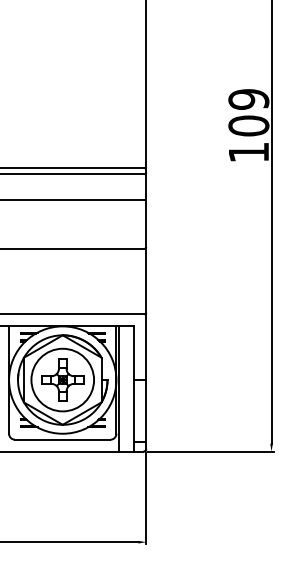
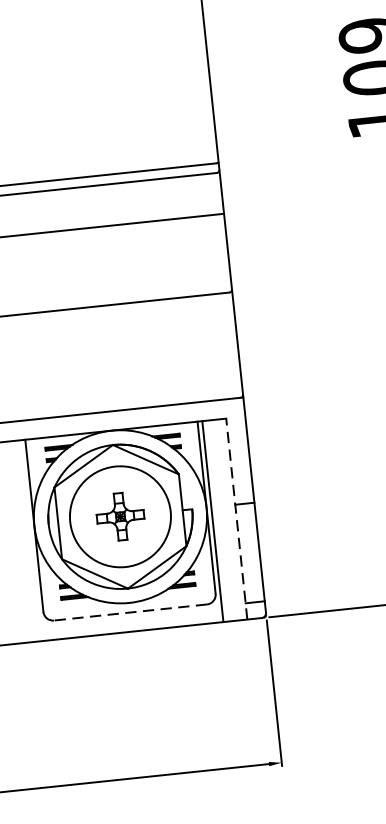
part: (62, 379) -> (119, 515), size x0.7
line: (134, 389) -> (237, 519), solid -> dashed
line: (62, 439) -> (130, 612), solid -> dashed

